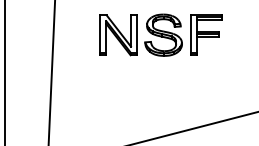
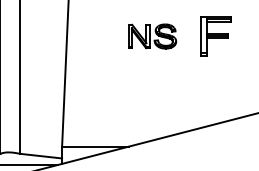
part: (141, 35) -> (152, 36), size x0.6

